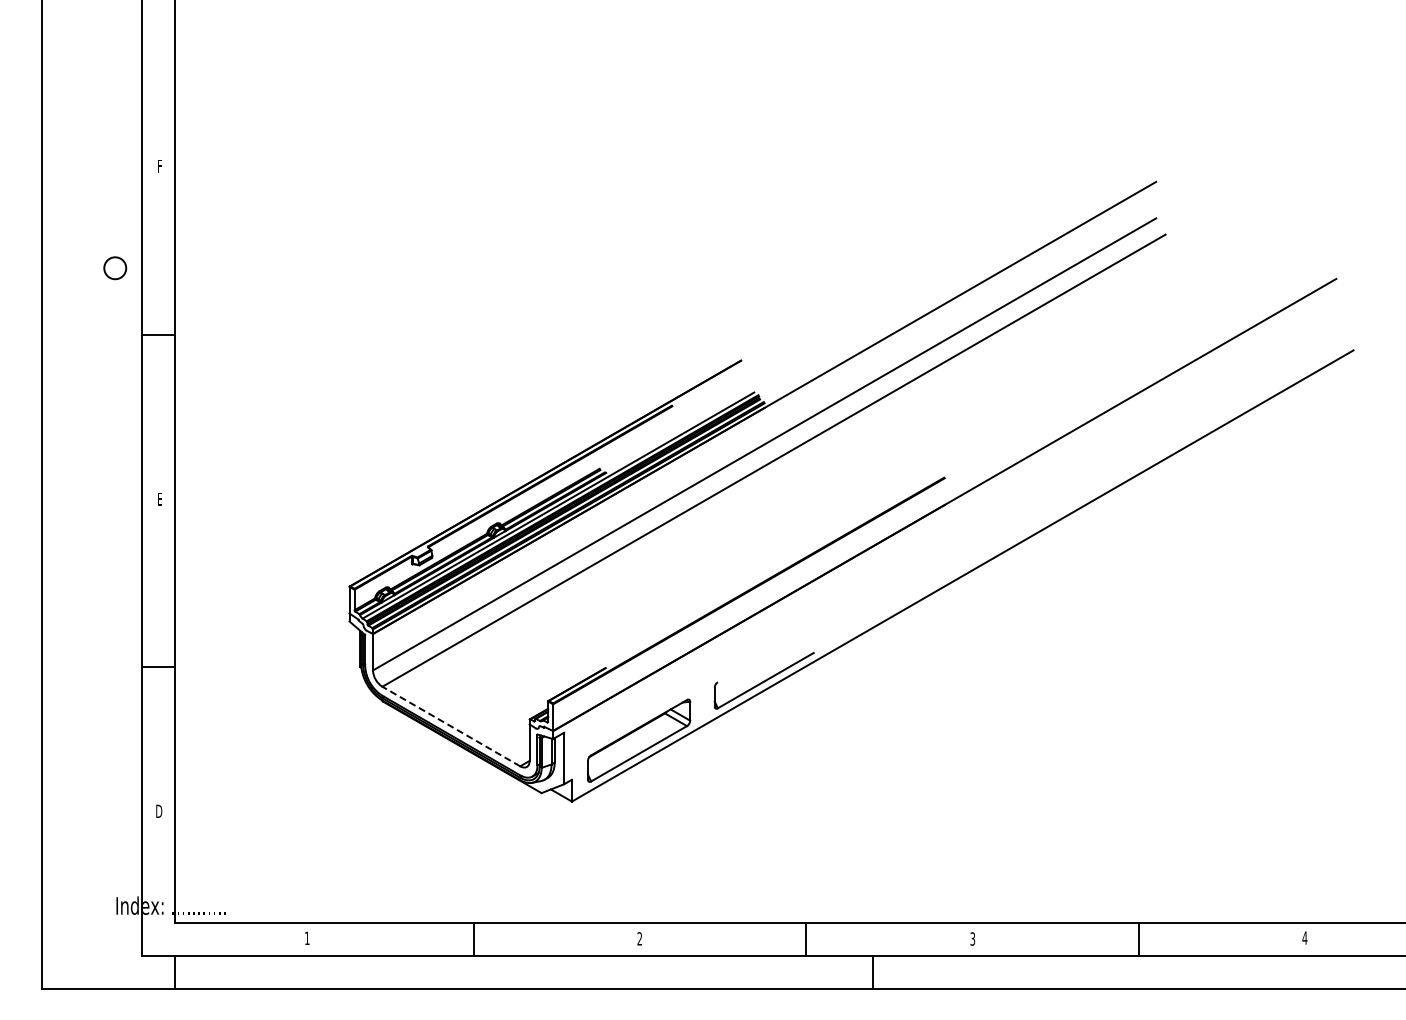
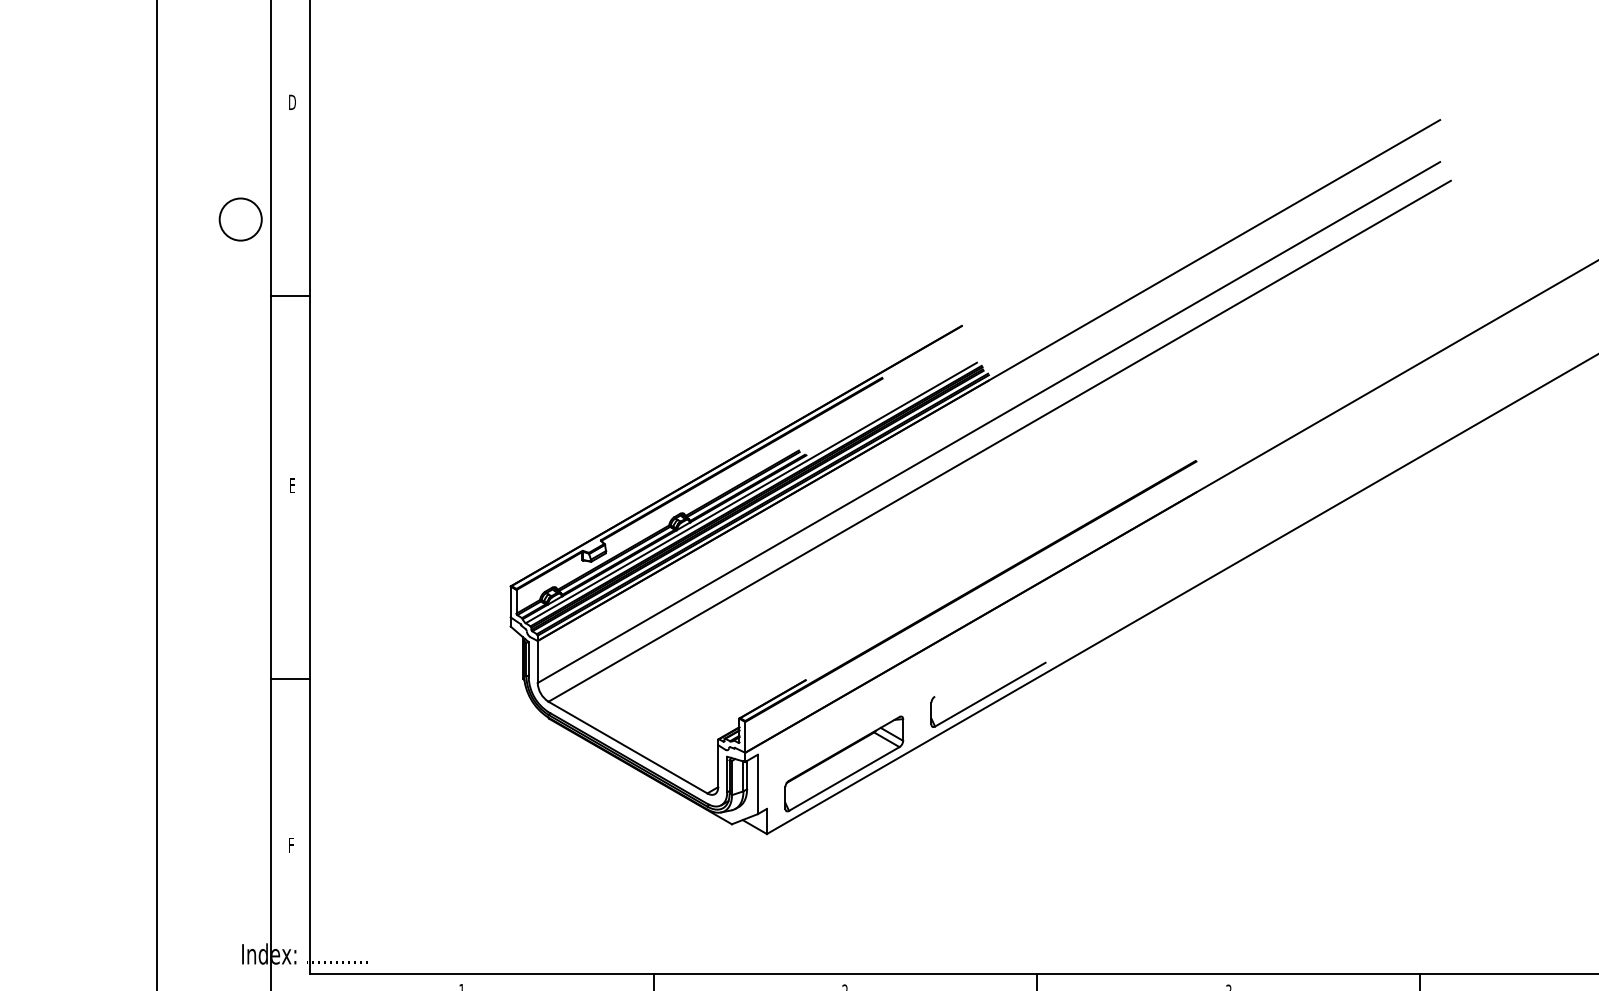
text: (160, 166) -> (292, 102), F -> D
circle: (115, 268) -> (241, 219), size x1.67
line: (451, 726) -> (628, 747), dashed -> solid
text: (159, 810) -> (291, 844), D -> F

